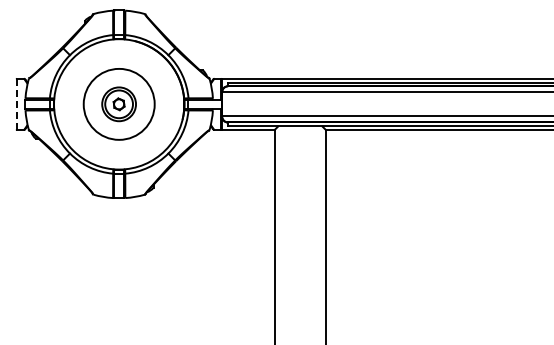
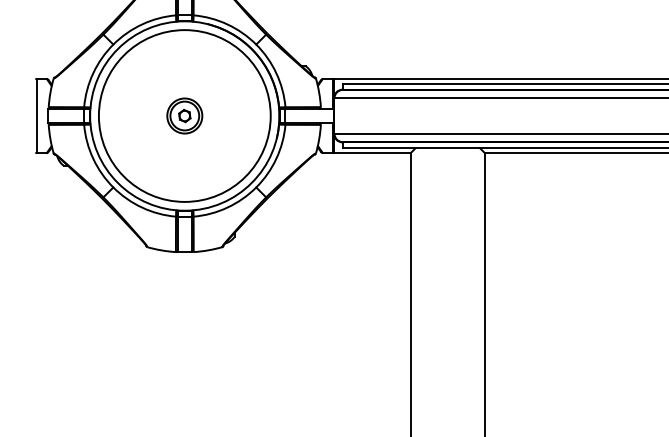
line: (17, 104) -> (37, 116), dashed -> solid
circle: (119, 104) -> (185, 116), size x1.67
part: (119, 104) -> (185, 116), size x0.71

